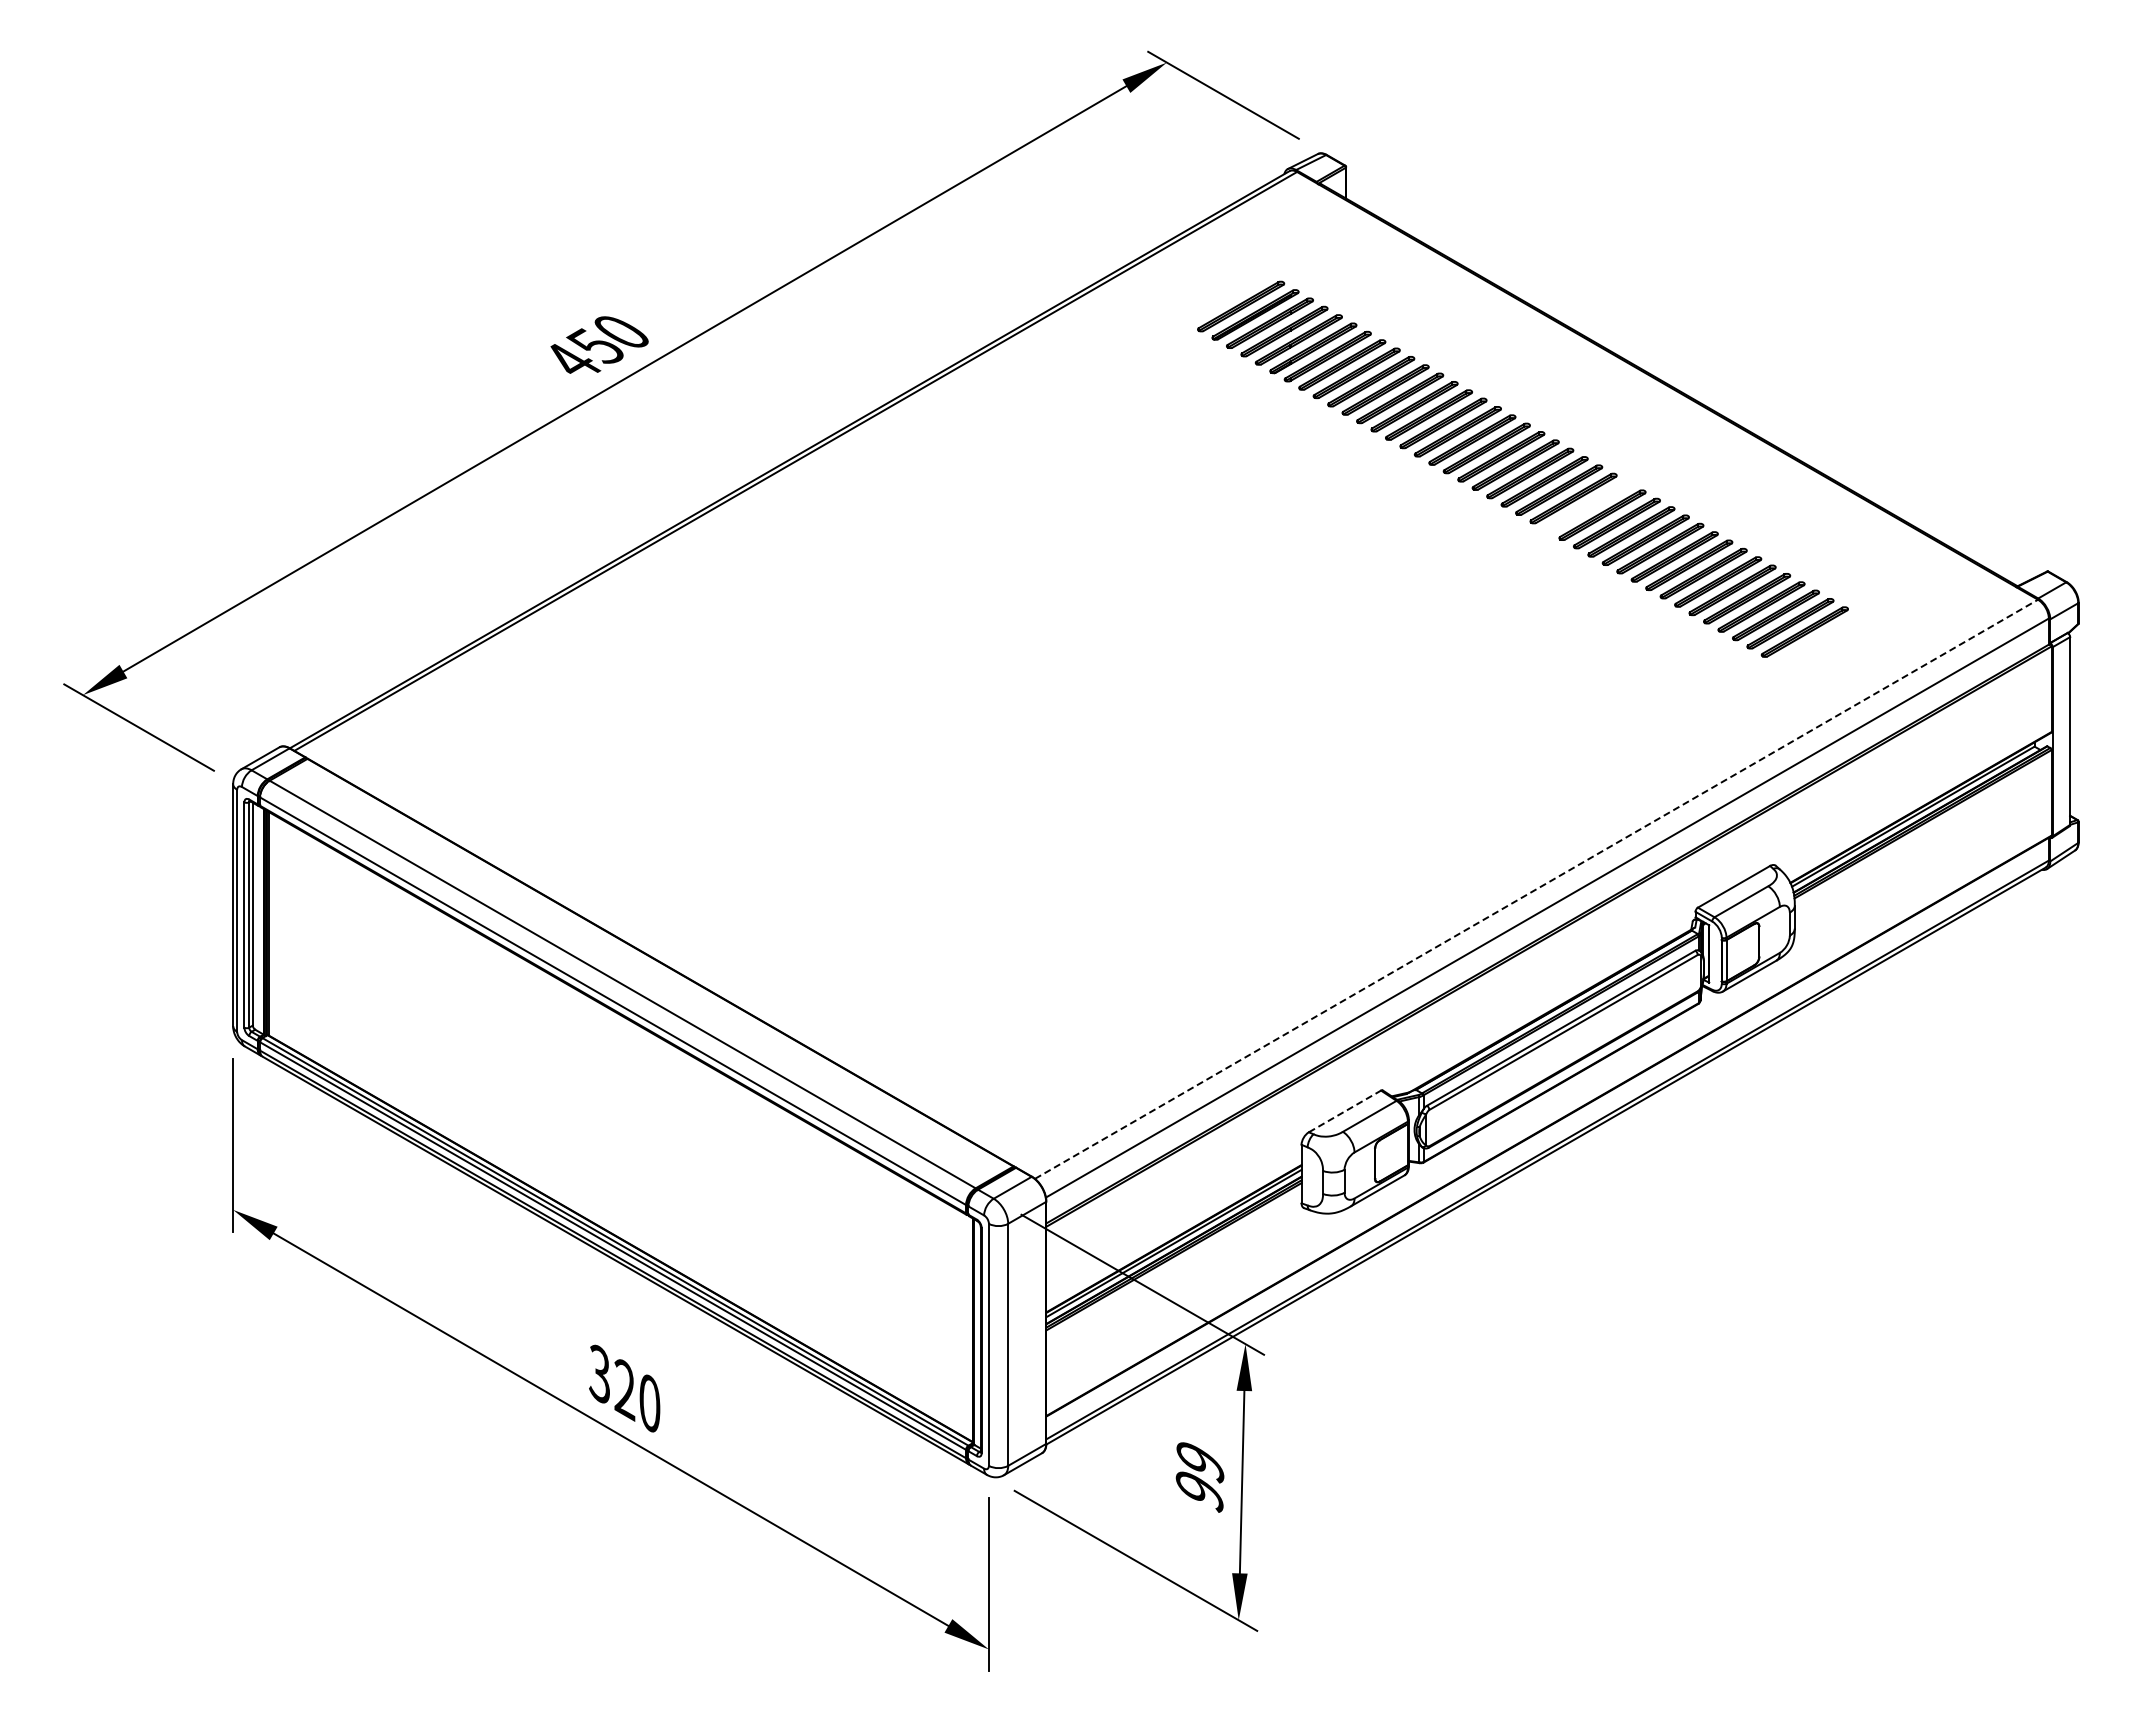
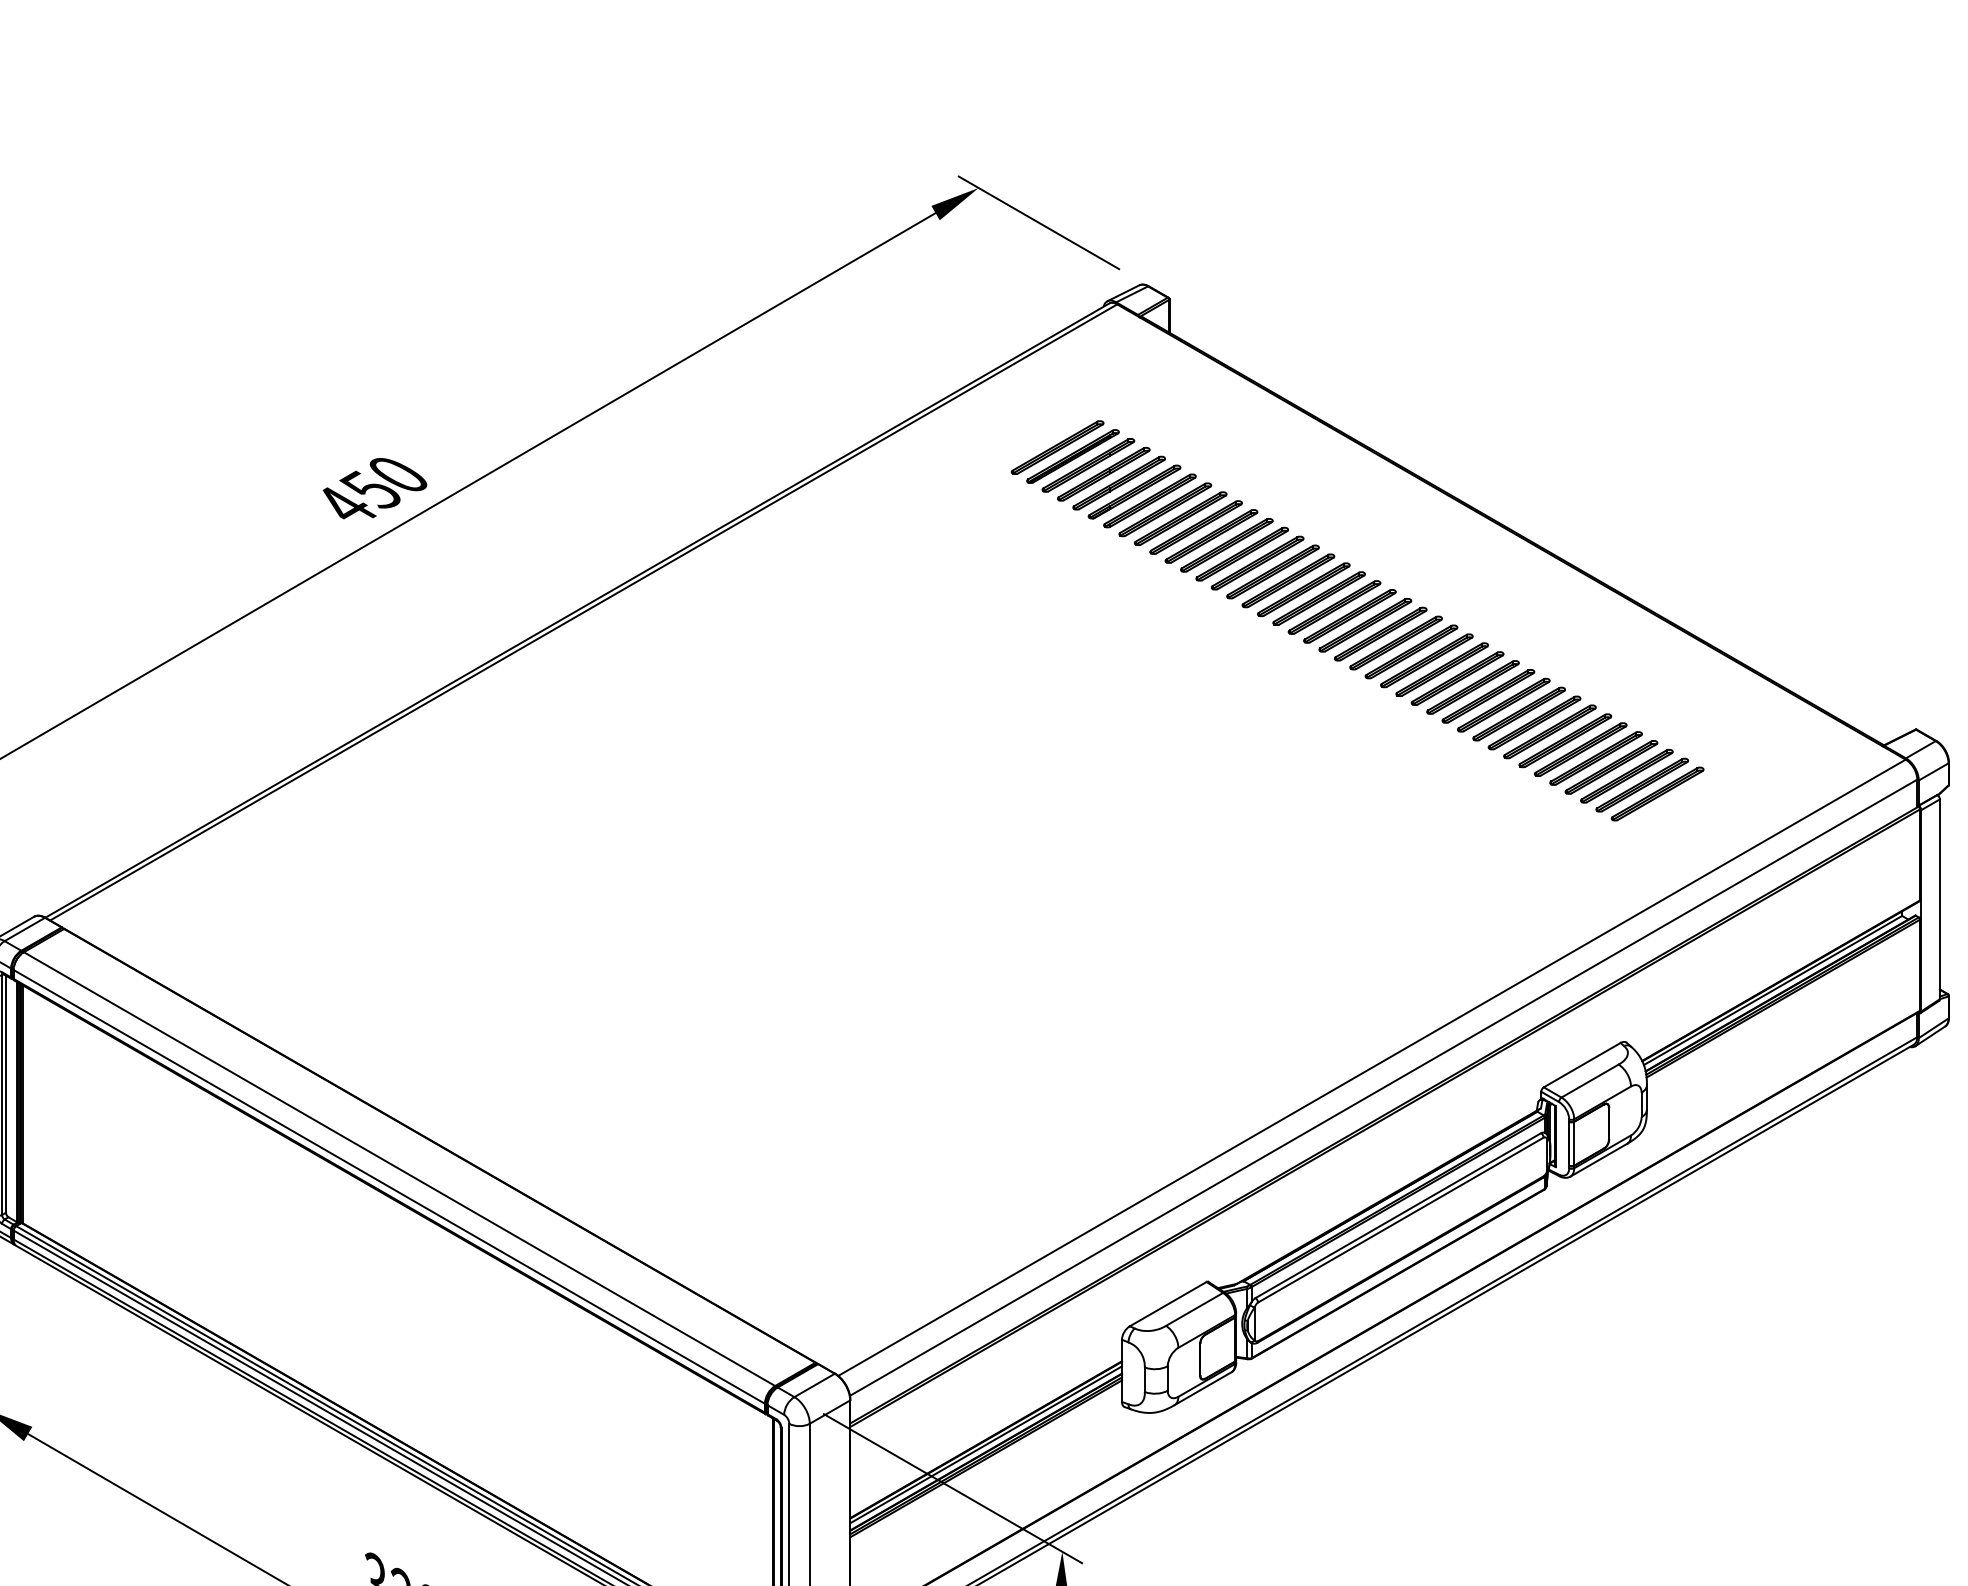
part: (1588, 506) -> (1427, 660), added
line: (1536, 889) -> (1372, 1067), dashed -> solid
line: (1344, 1111) -> (1167, 1304), dashed -> solid

